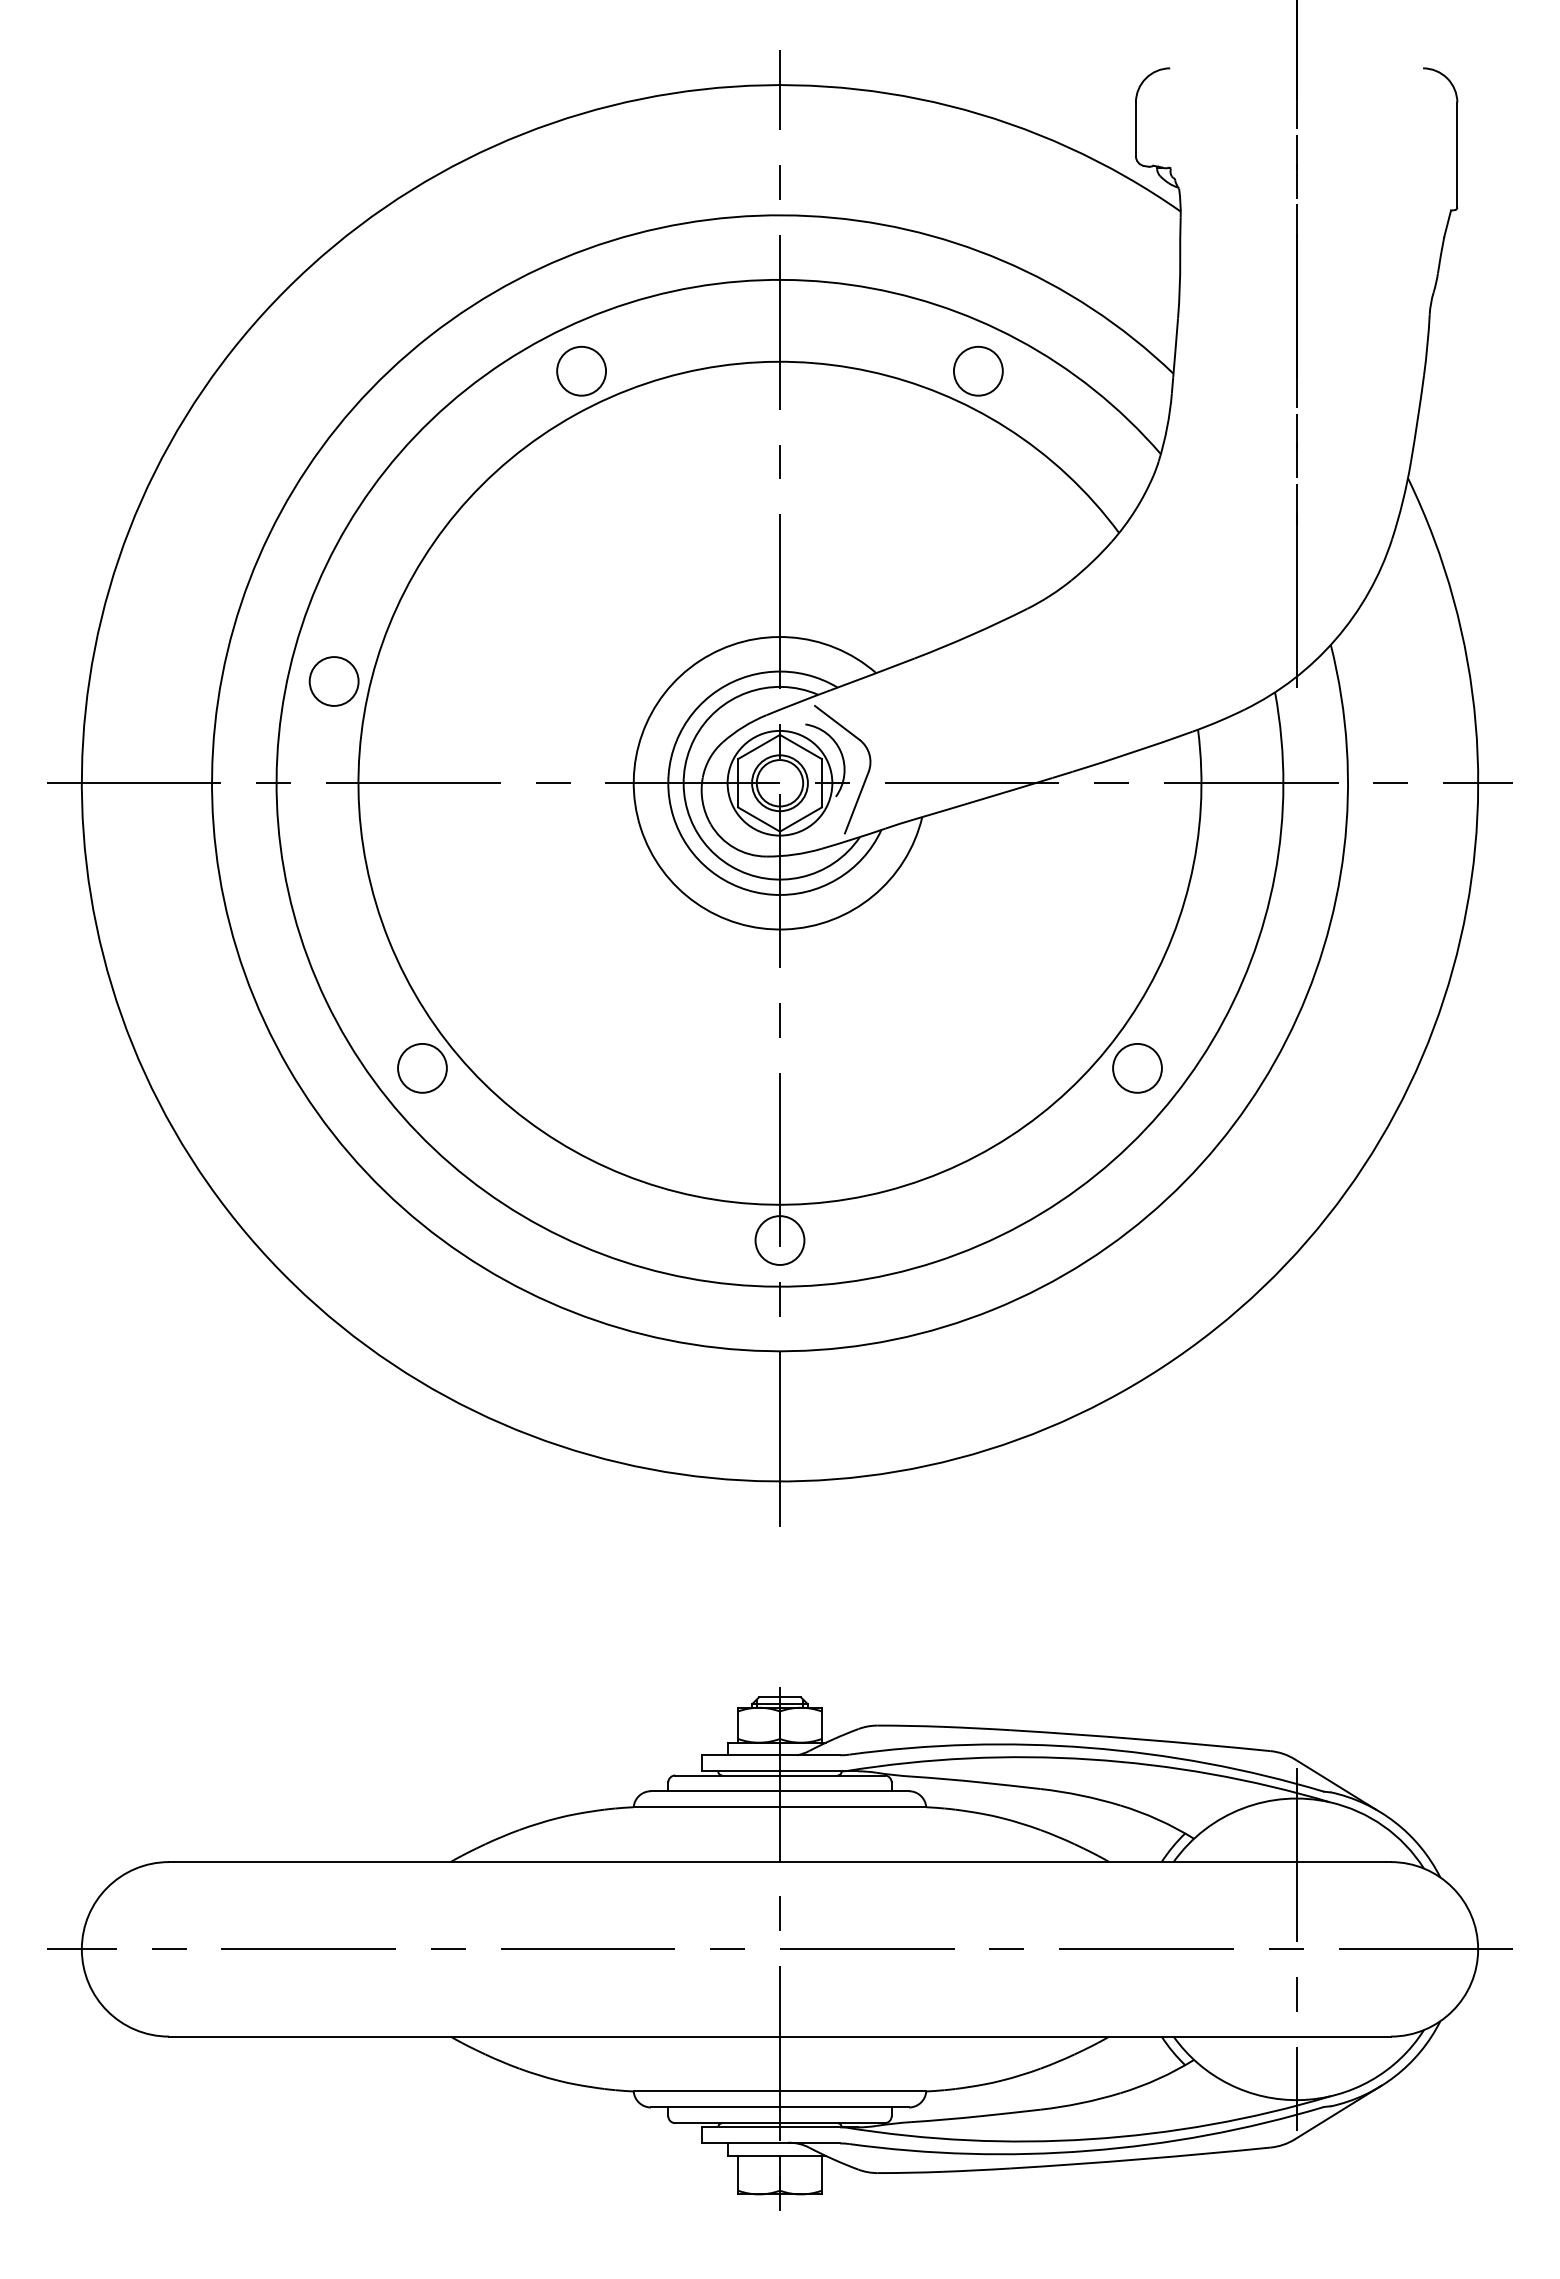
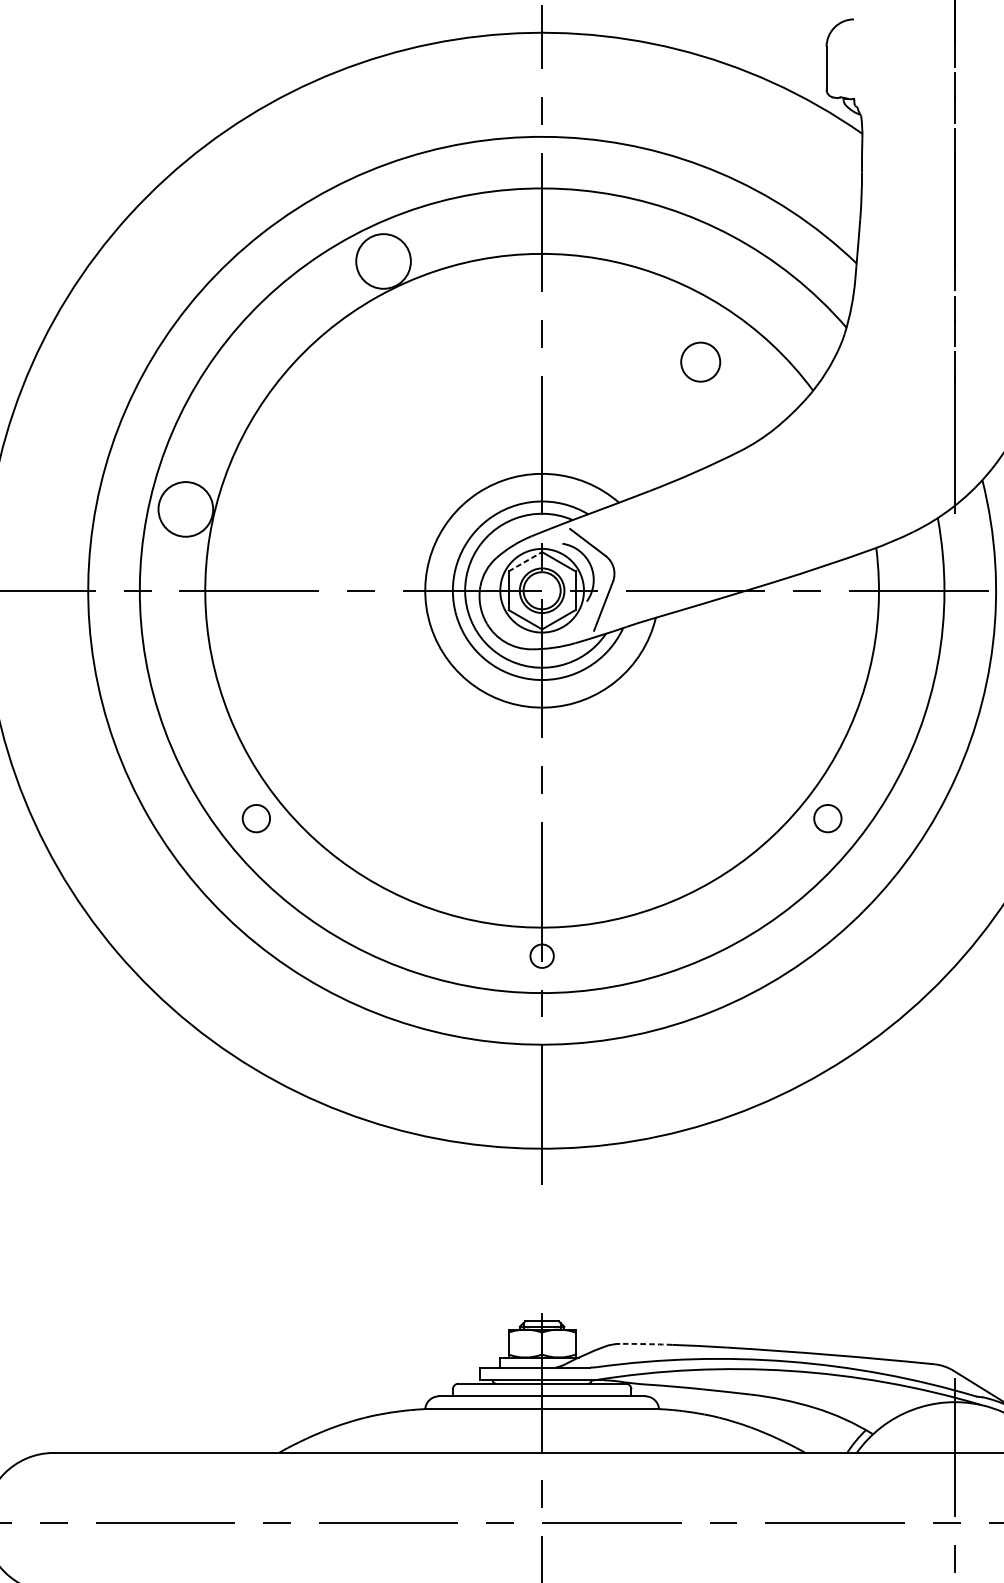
circle: (581, 370) -> (383, 260), size x1.4
circle: (978, 370) -> (700, 361), moved
circle: (333, 681) -> (185, 509), size x1.4
line: (759, 746) -> (525, 561), solid -> dashed
circle: (422, 1068) -> (256, 818), size x0.7
circle: (1137, 1068) -> (827, 818), size x0.7
circle: (779, 1240) -> (541, 956), size x0.6
arc: (910, 1725) -> (646, 1343), solid -> dashed

